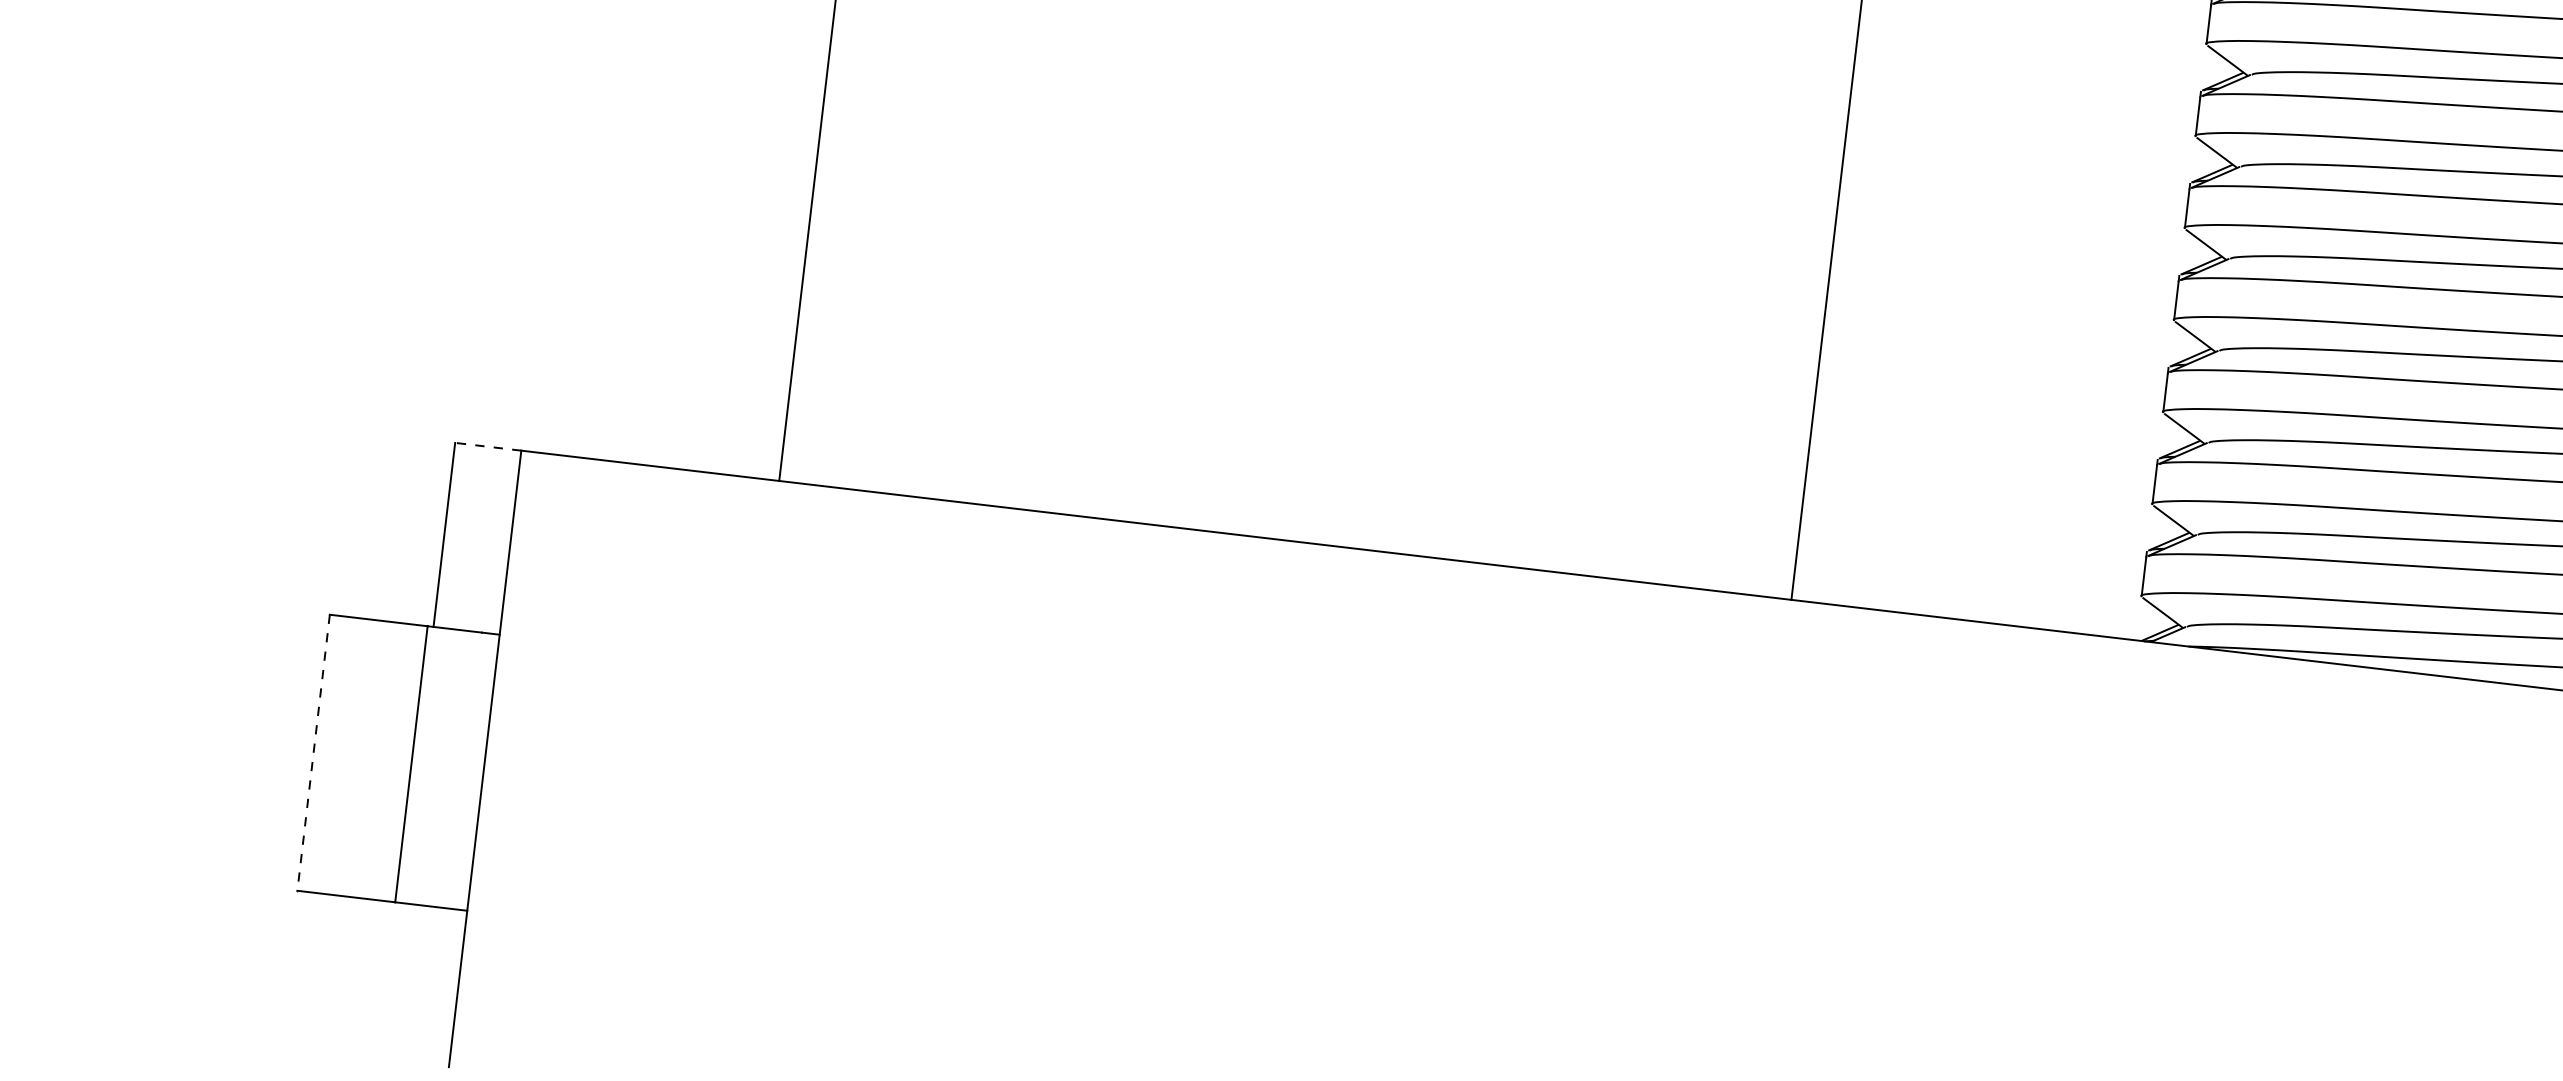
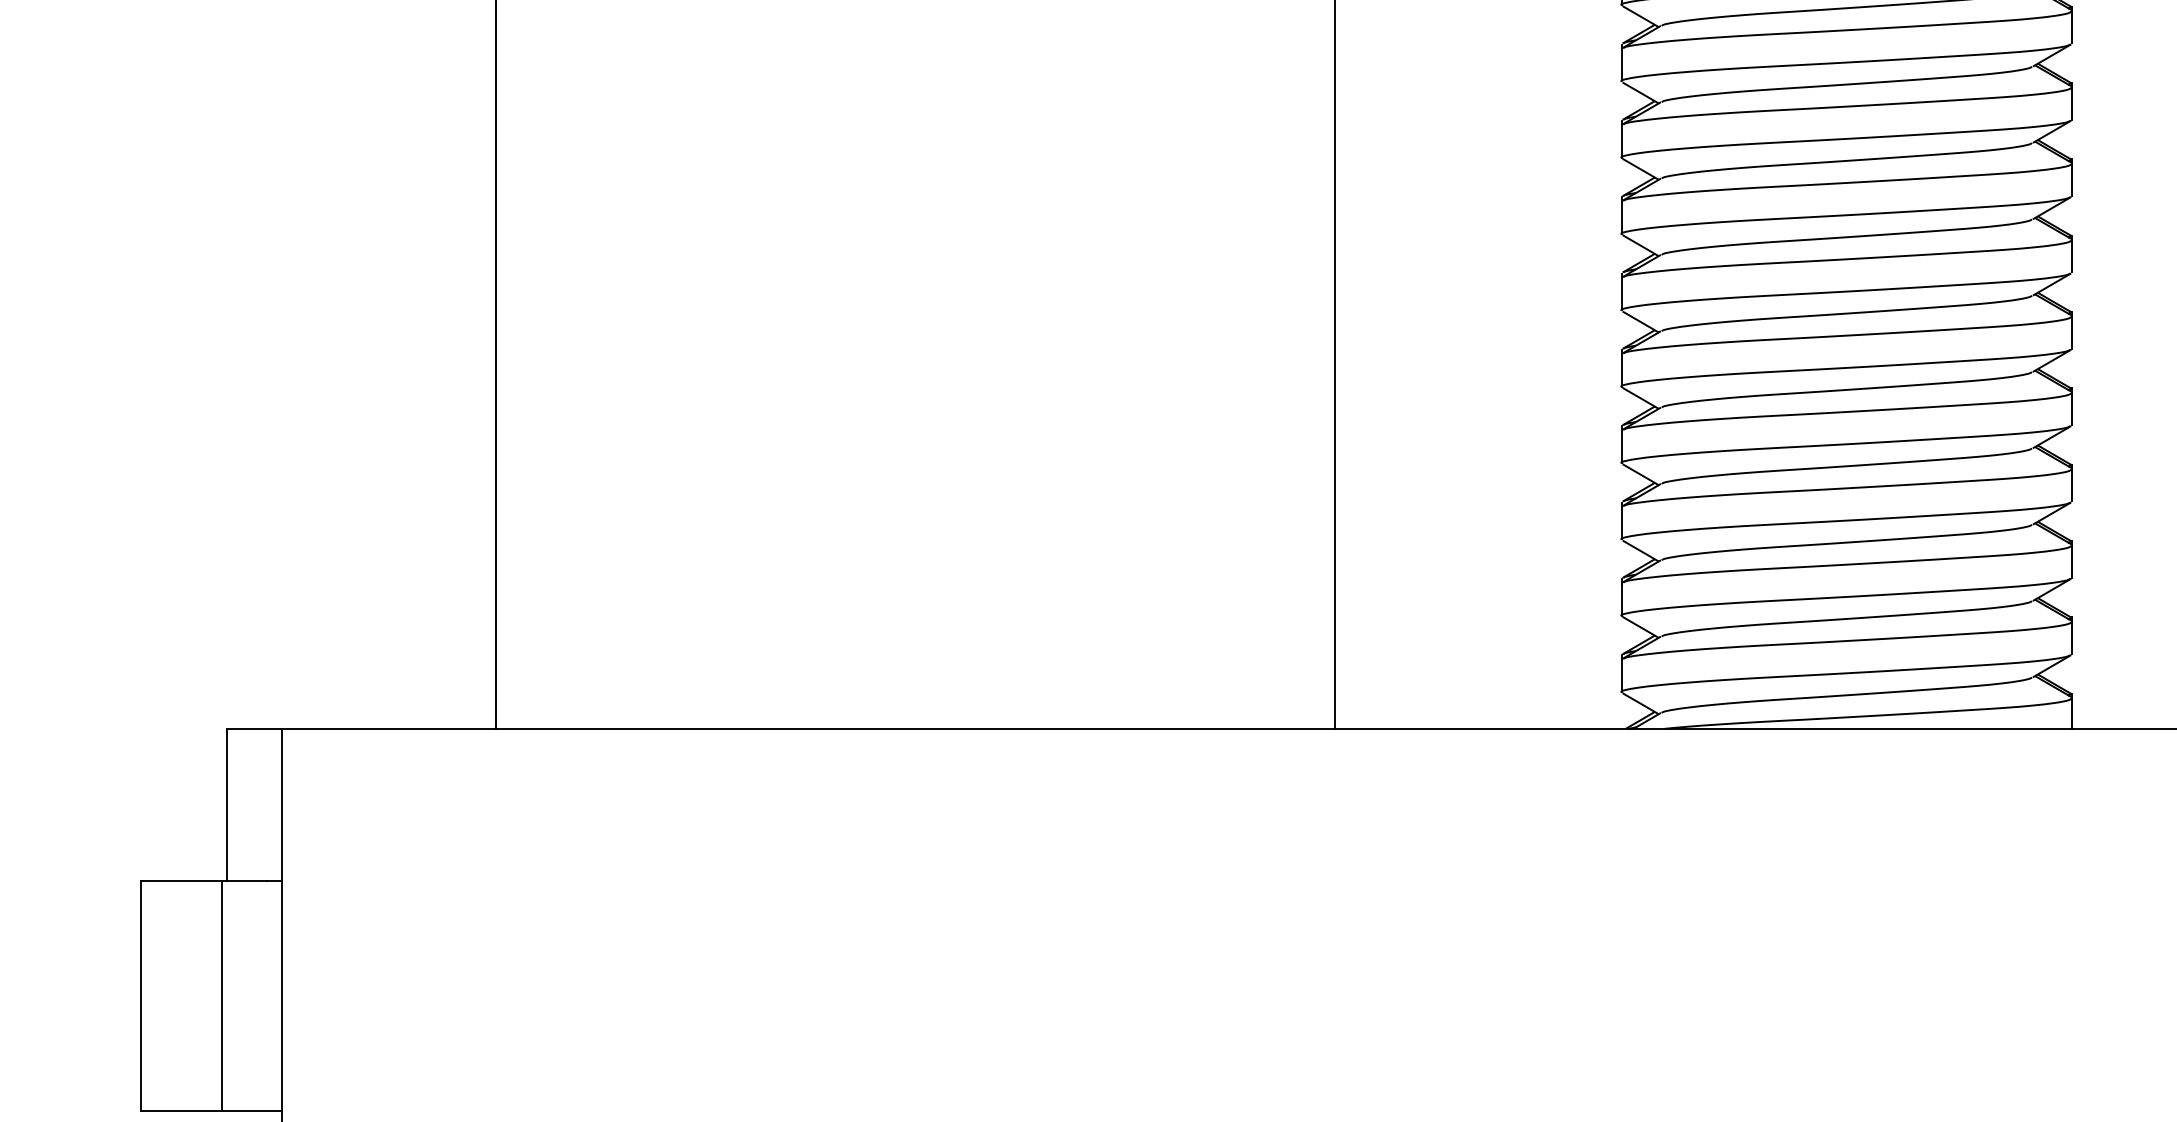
line: (487, 446) -> (253, 728), dashed -> solid
line: (313, 753) -> (140, 996), dashed -> solid

